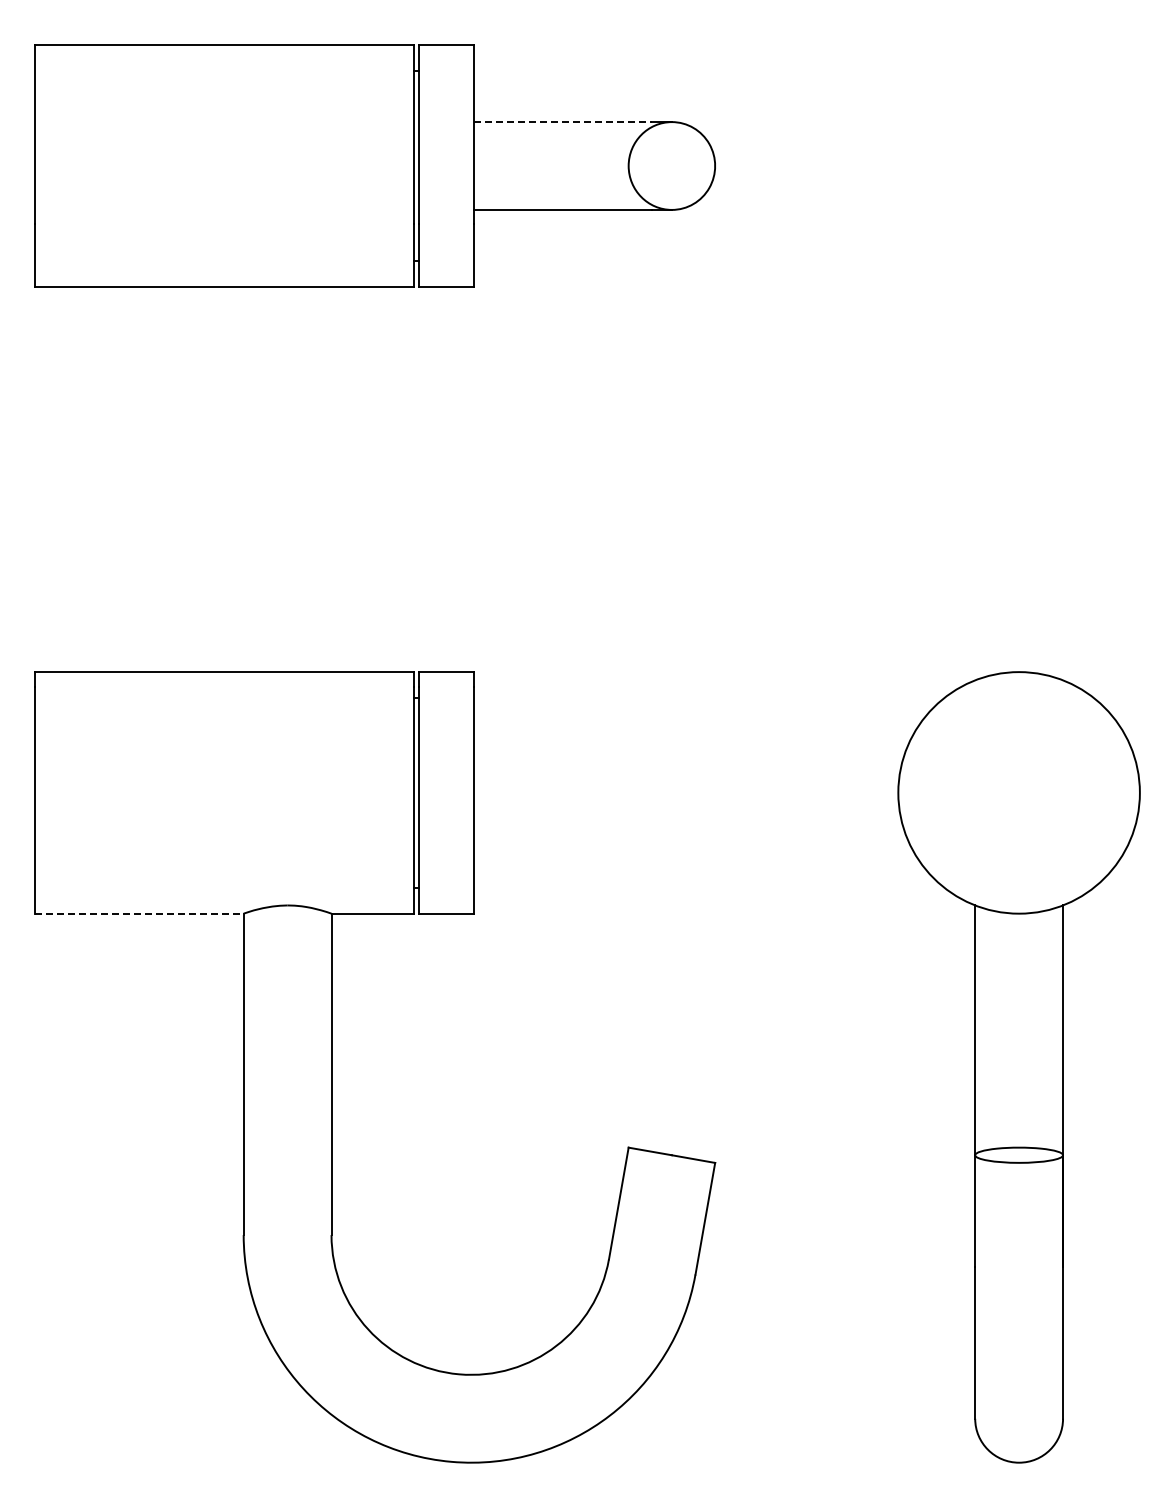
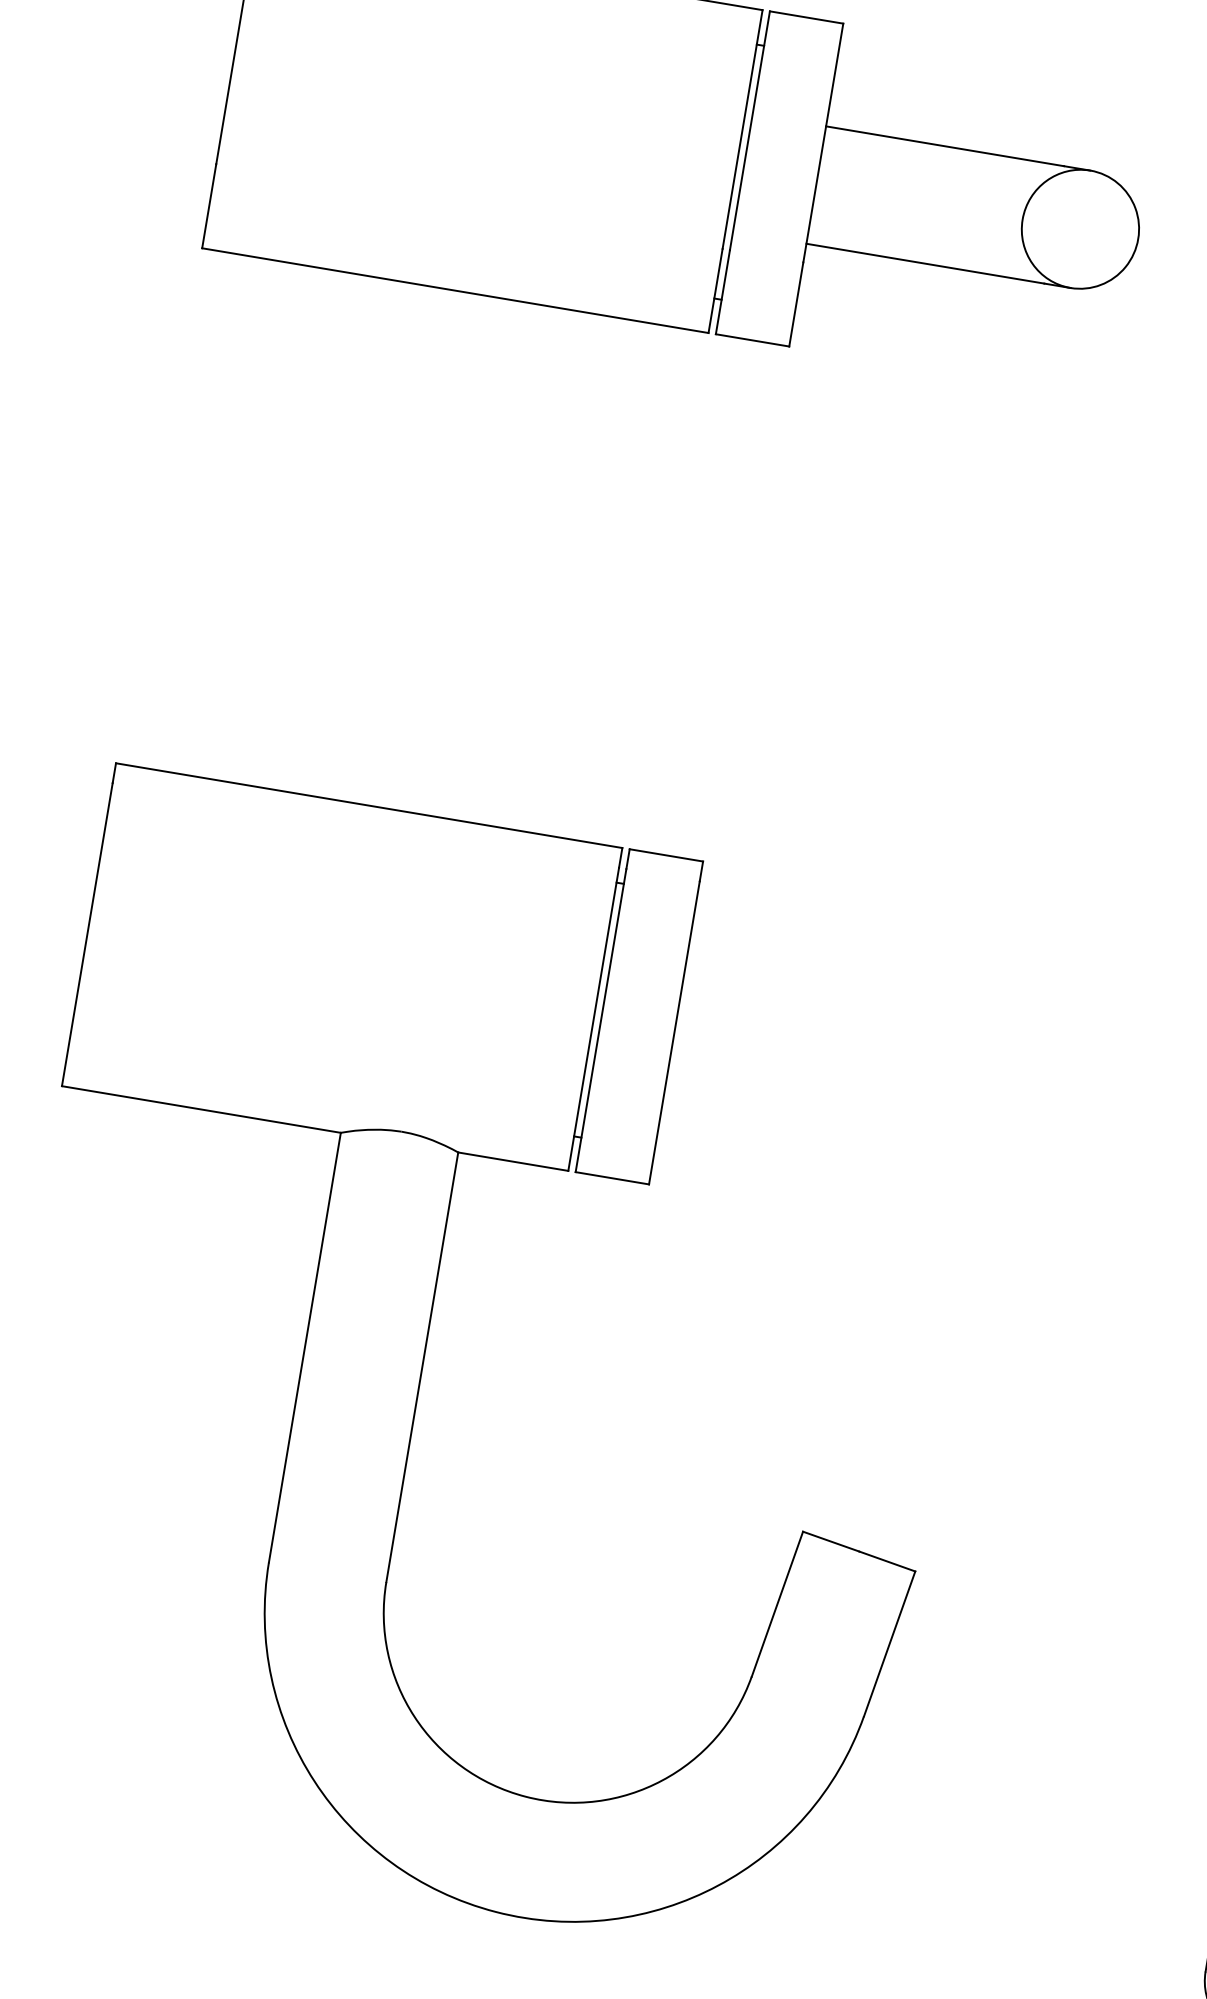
line: (563, 122) -> (945, 146), dashed -> solid
line: (139, 913) -> (201, 1109), dashed -> solid

